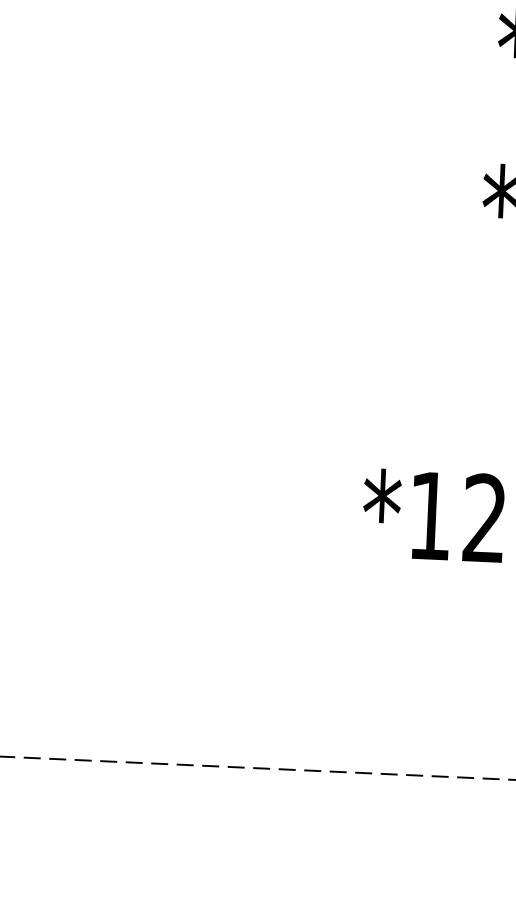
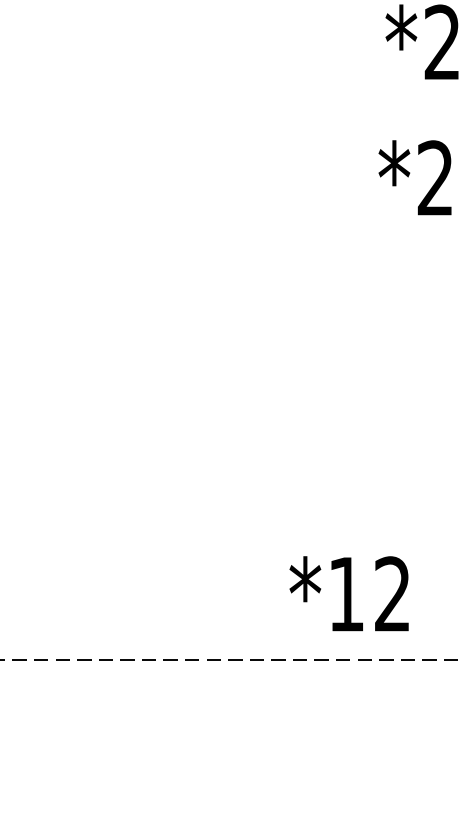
text: (432, 515) -> (348, 593), moved

